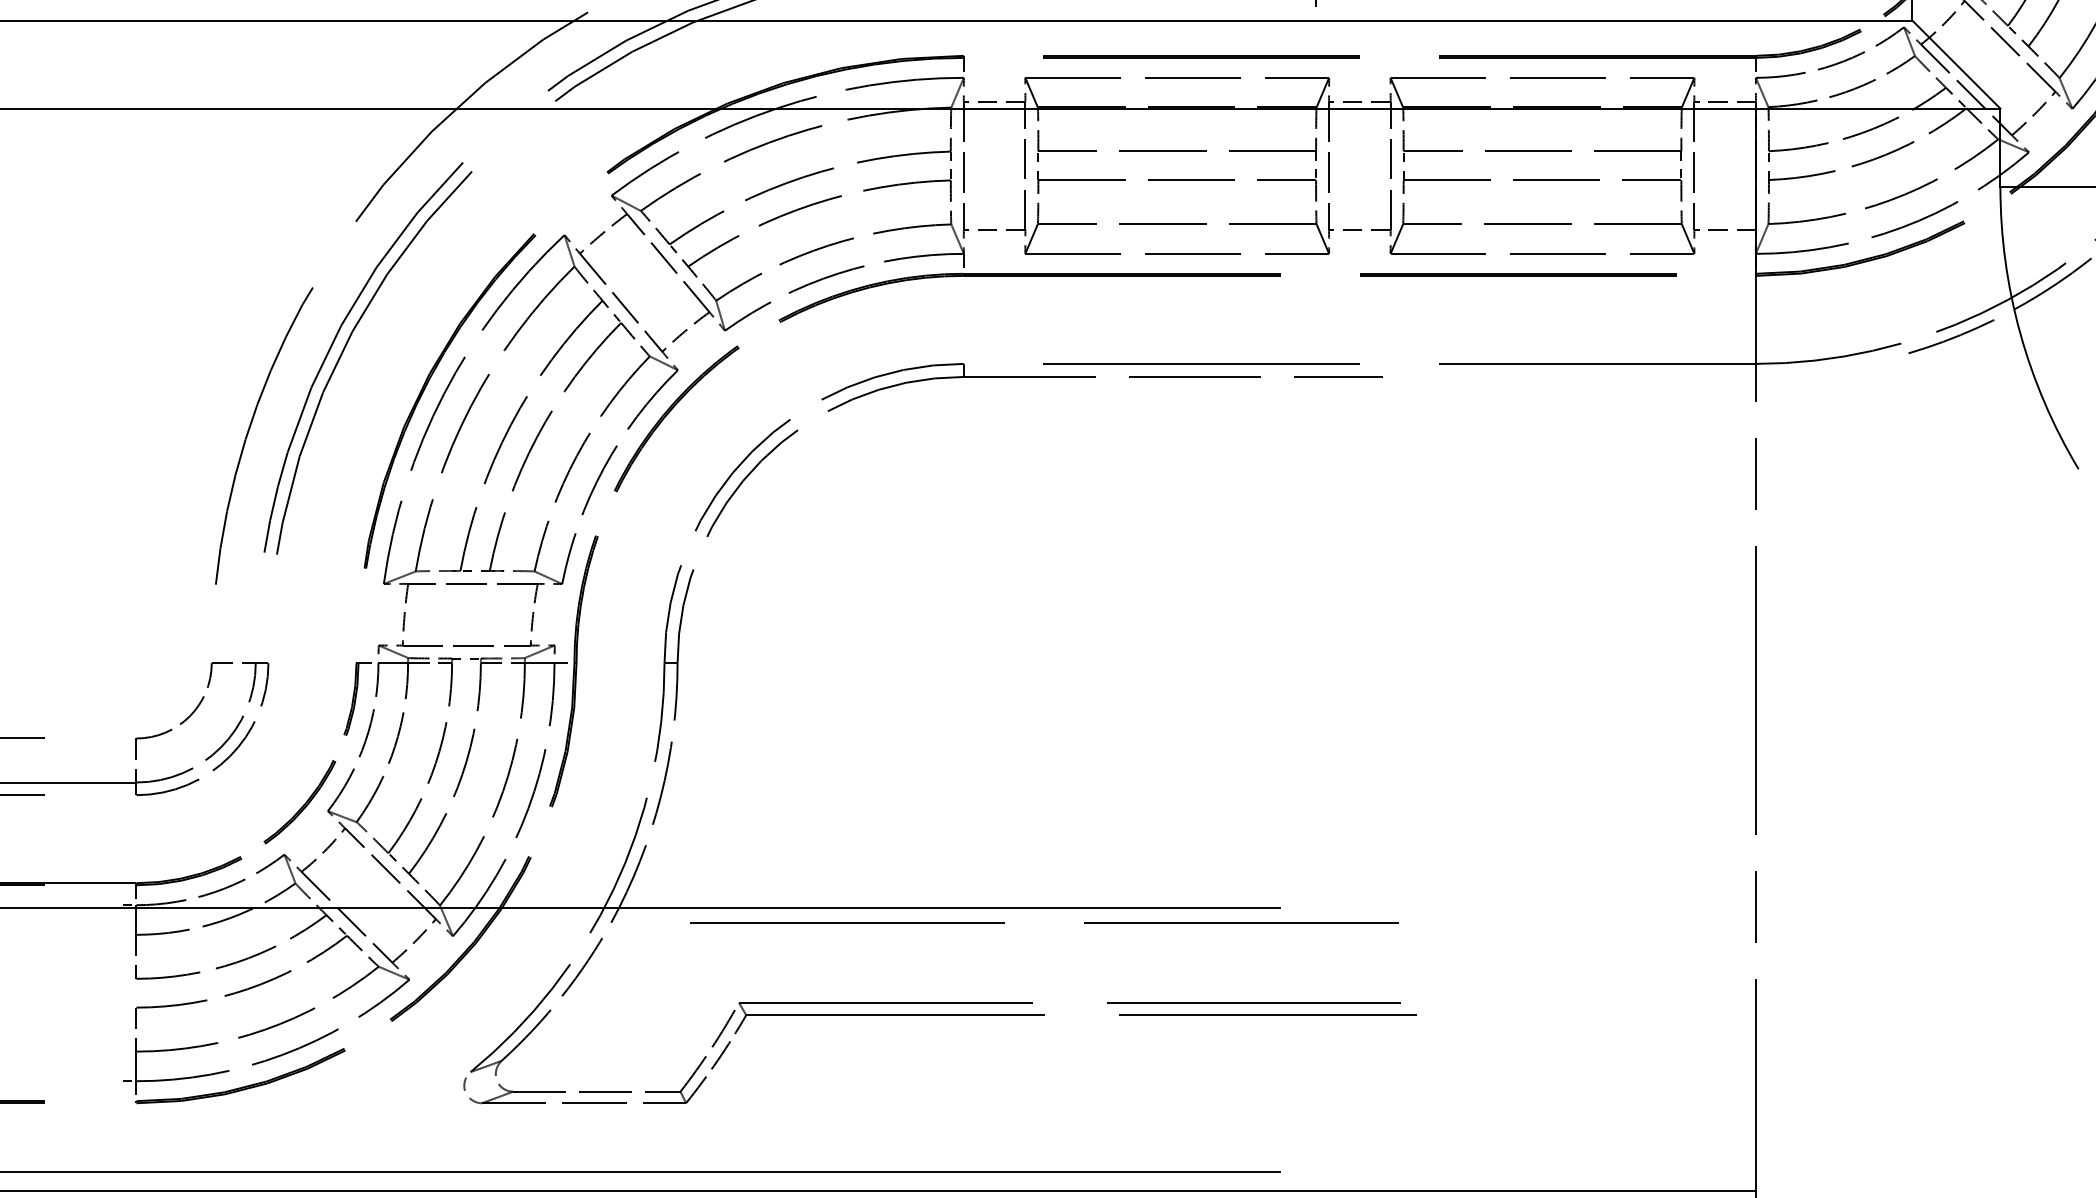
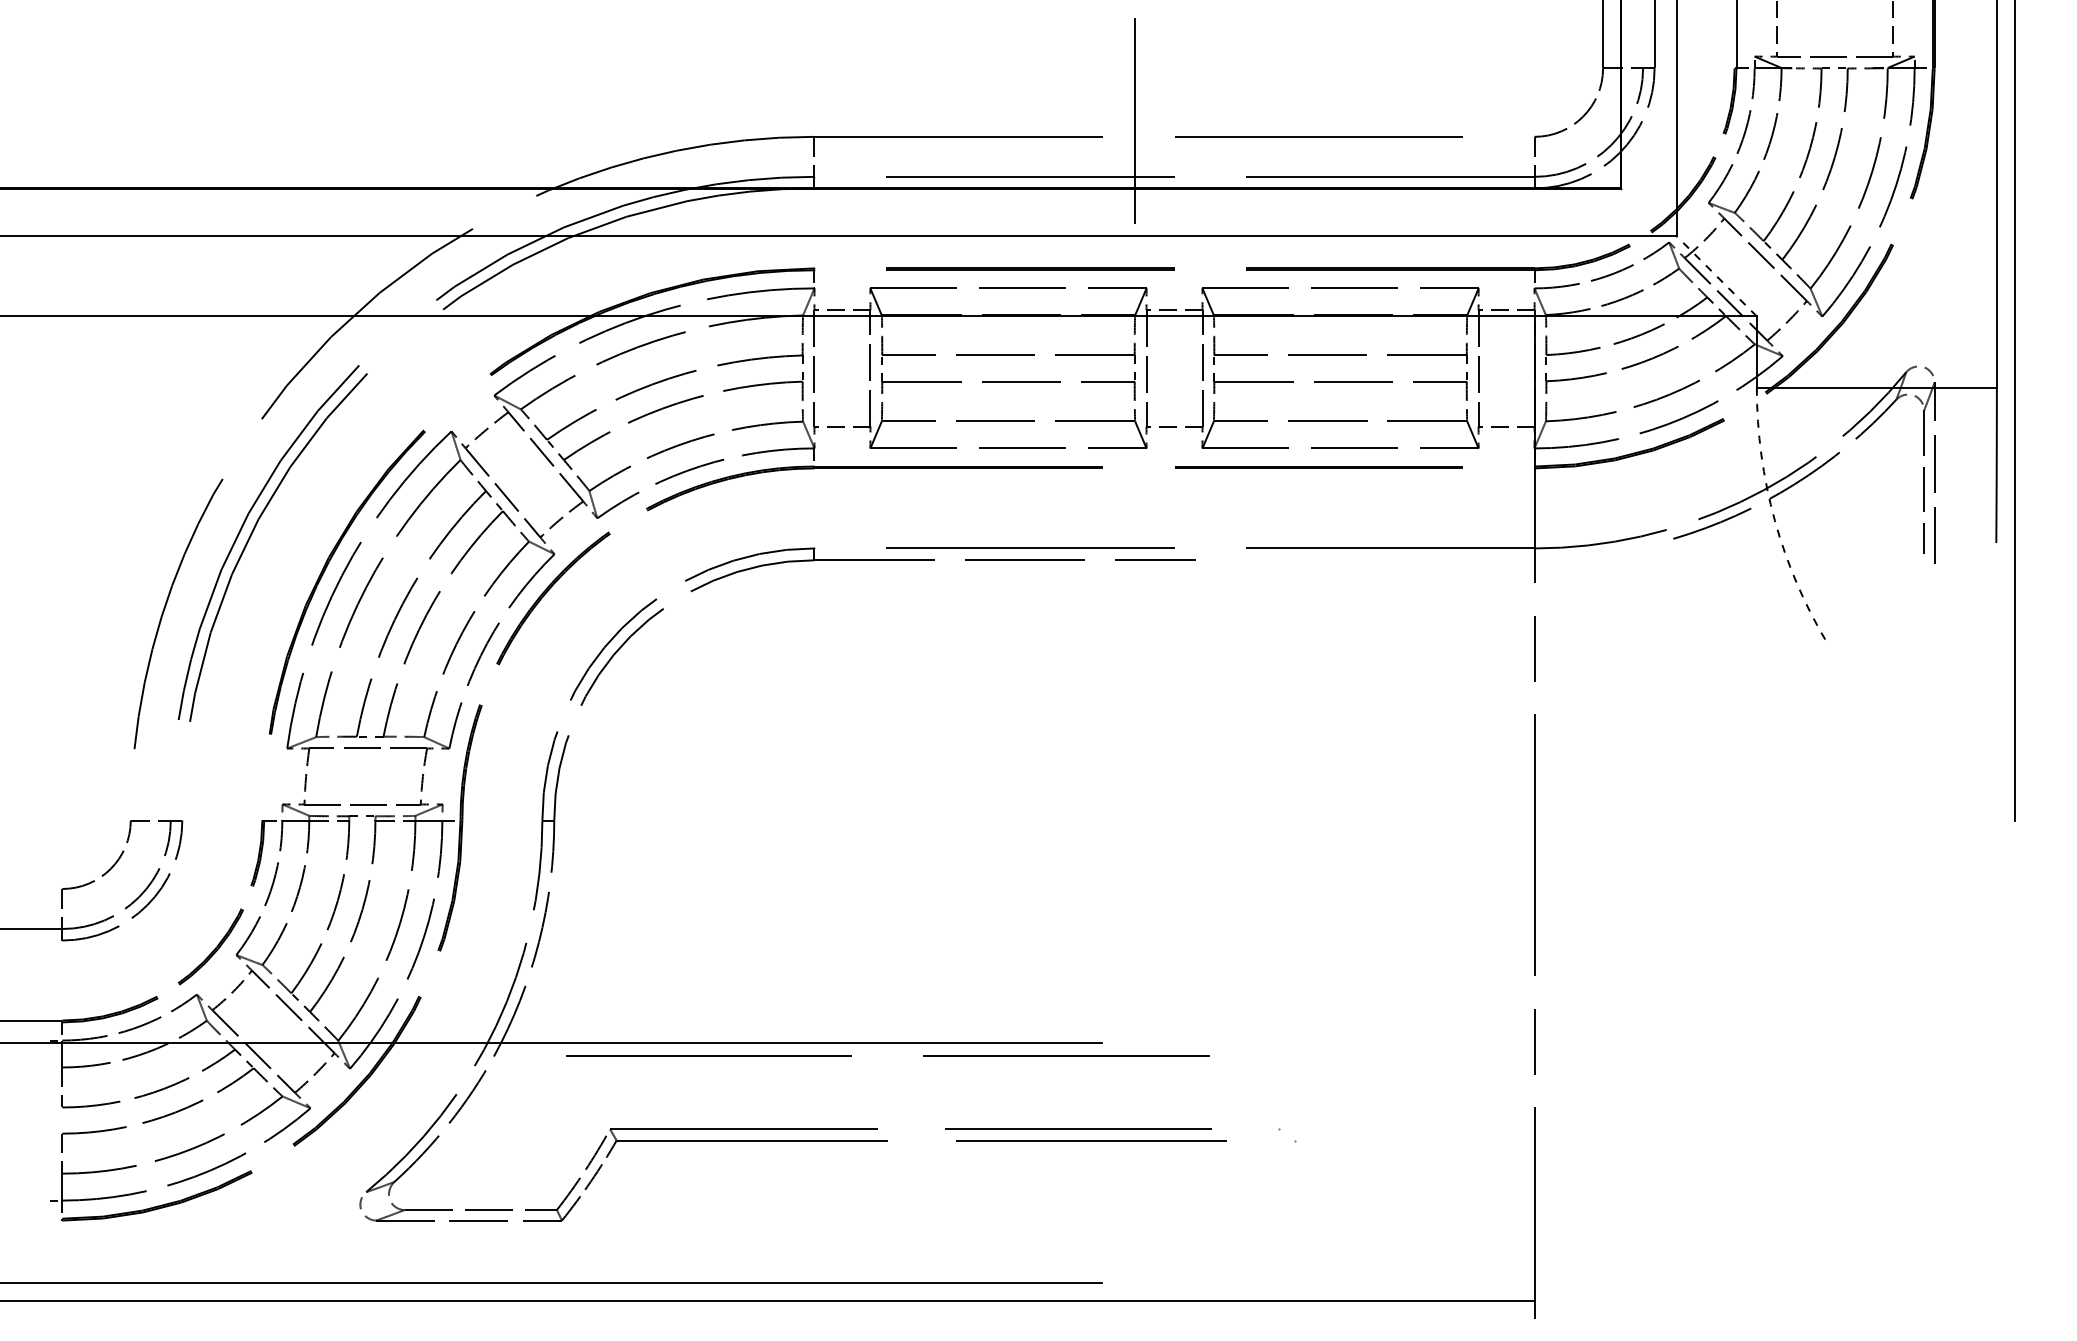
line: (1956, 64) -> (1716, 276), solid -> dashed
arc: (2019, 333) -> (1774, 520), solid -> dashed

